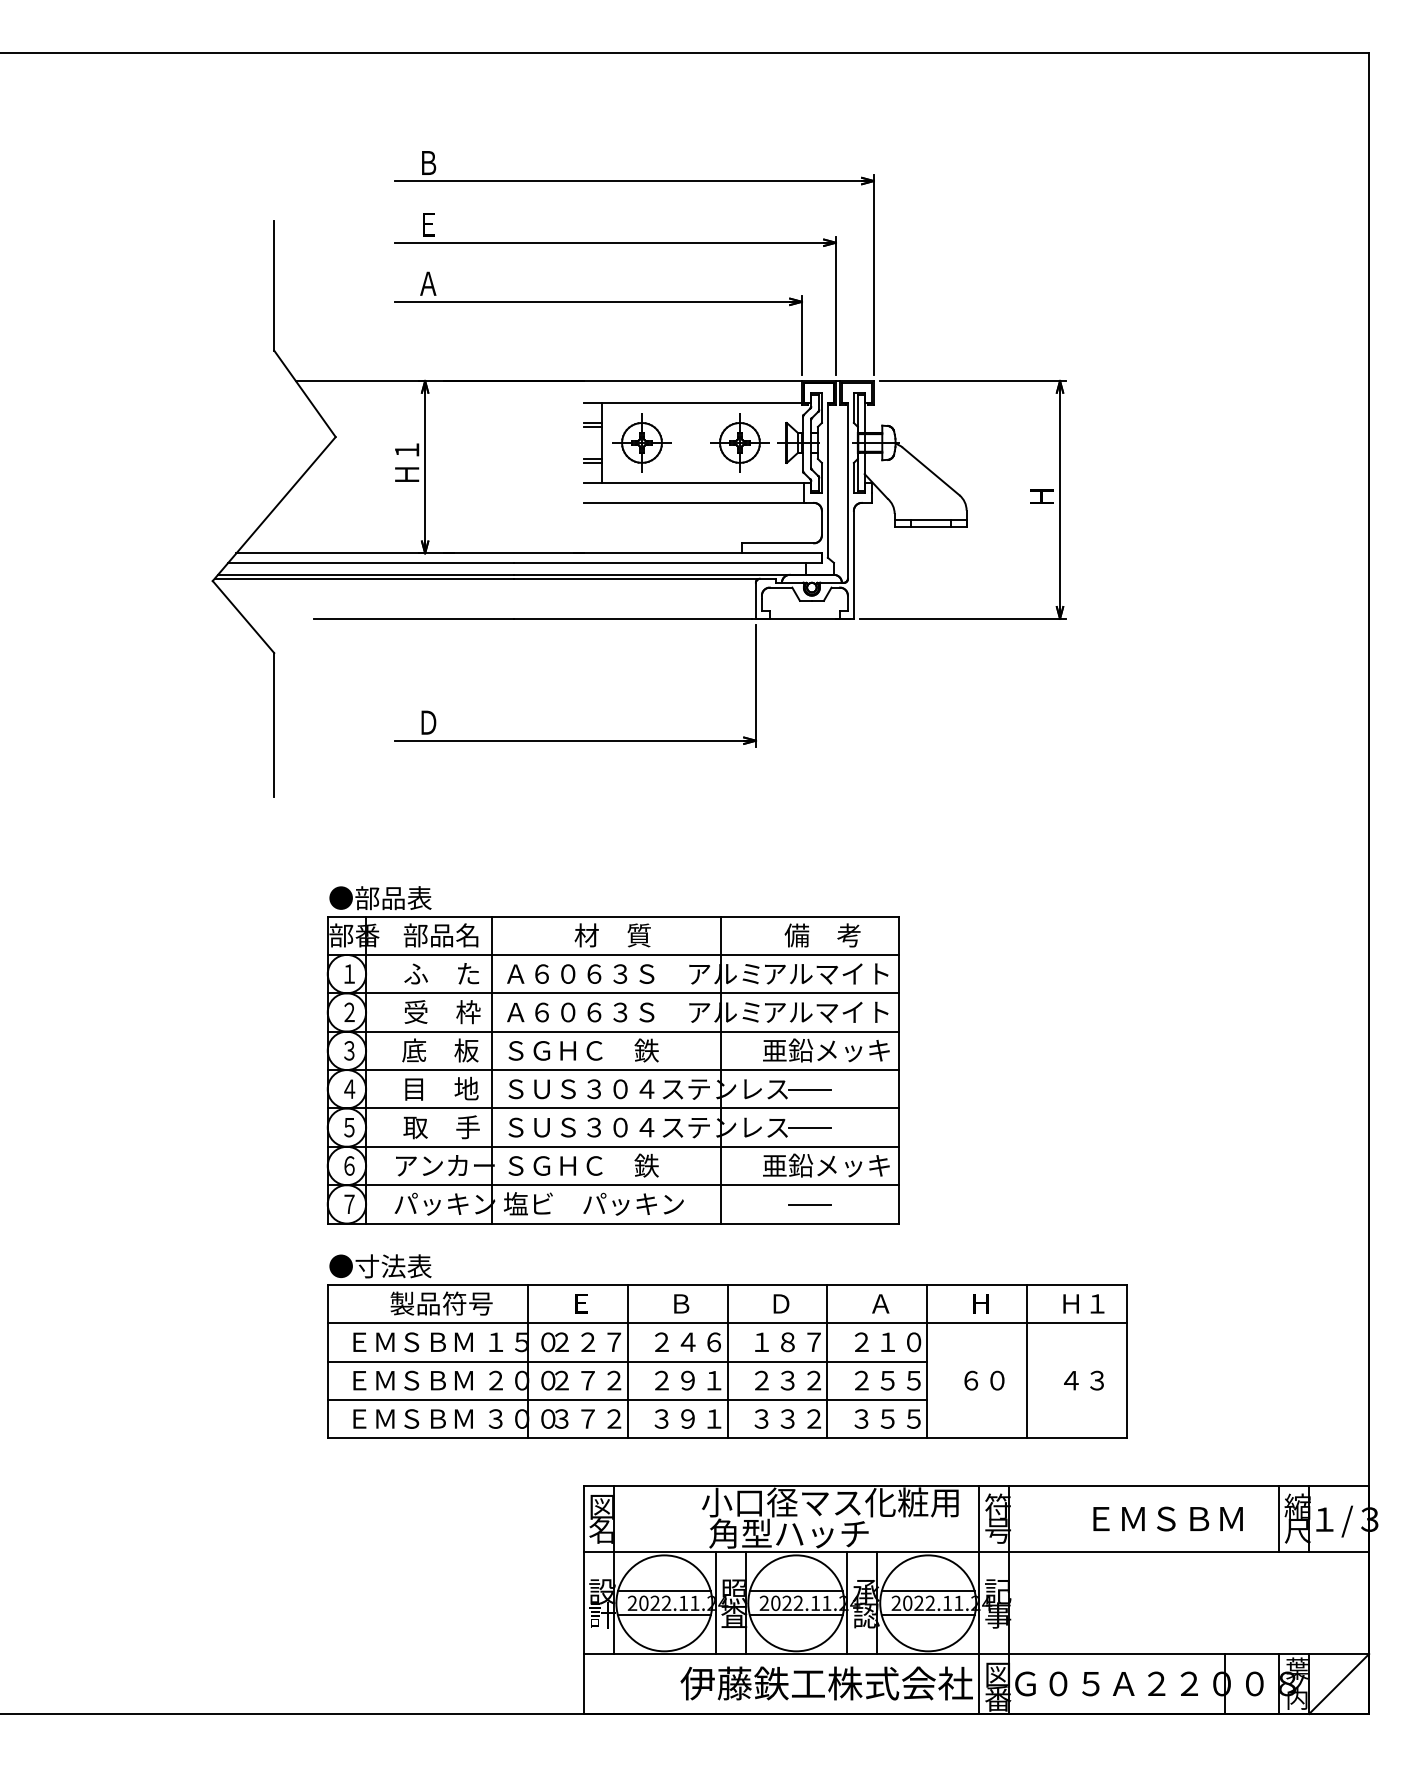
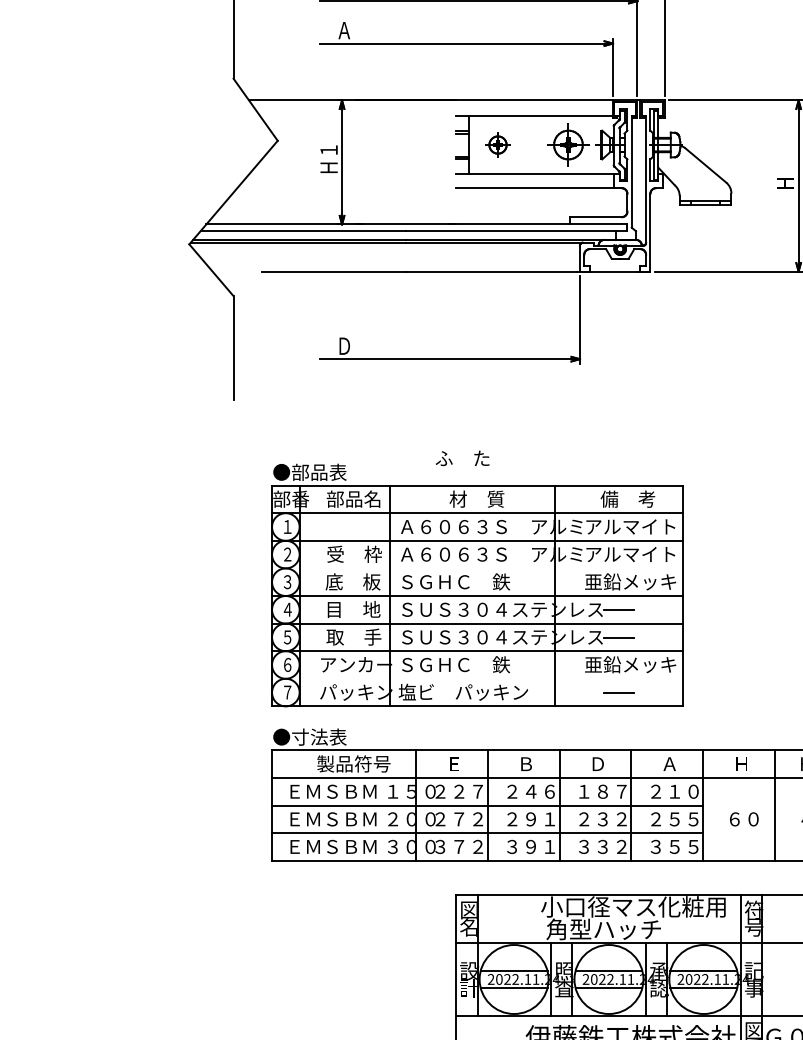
part: (641, 442) -> (497, 144), size x0.6
text: (441, 973) -> (462, 458), moved
line: (612, 1031) -> (476, 568), removed
line: (612, 1185) -> (476, 679), removed

